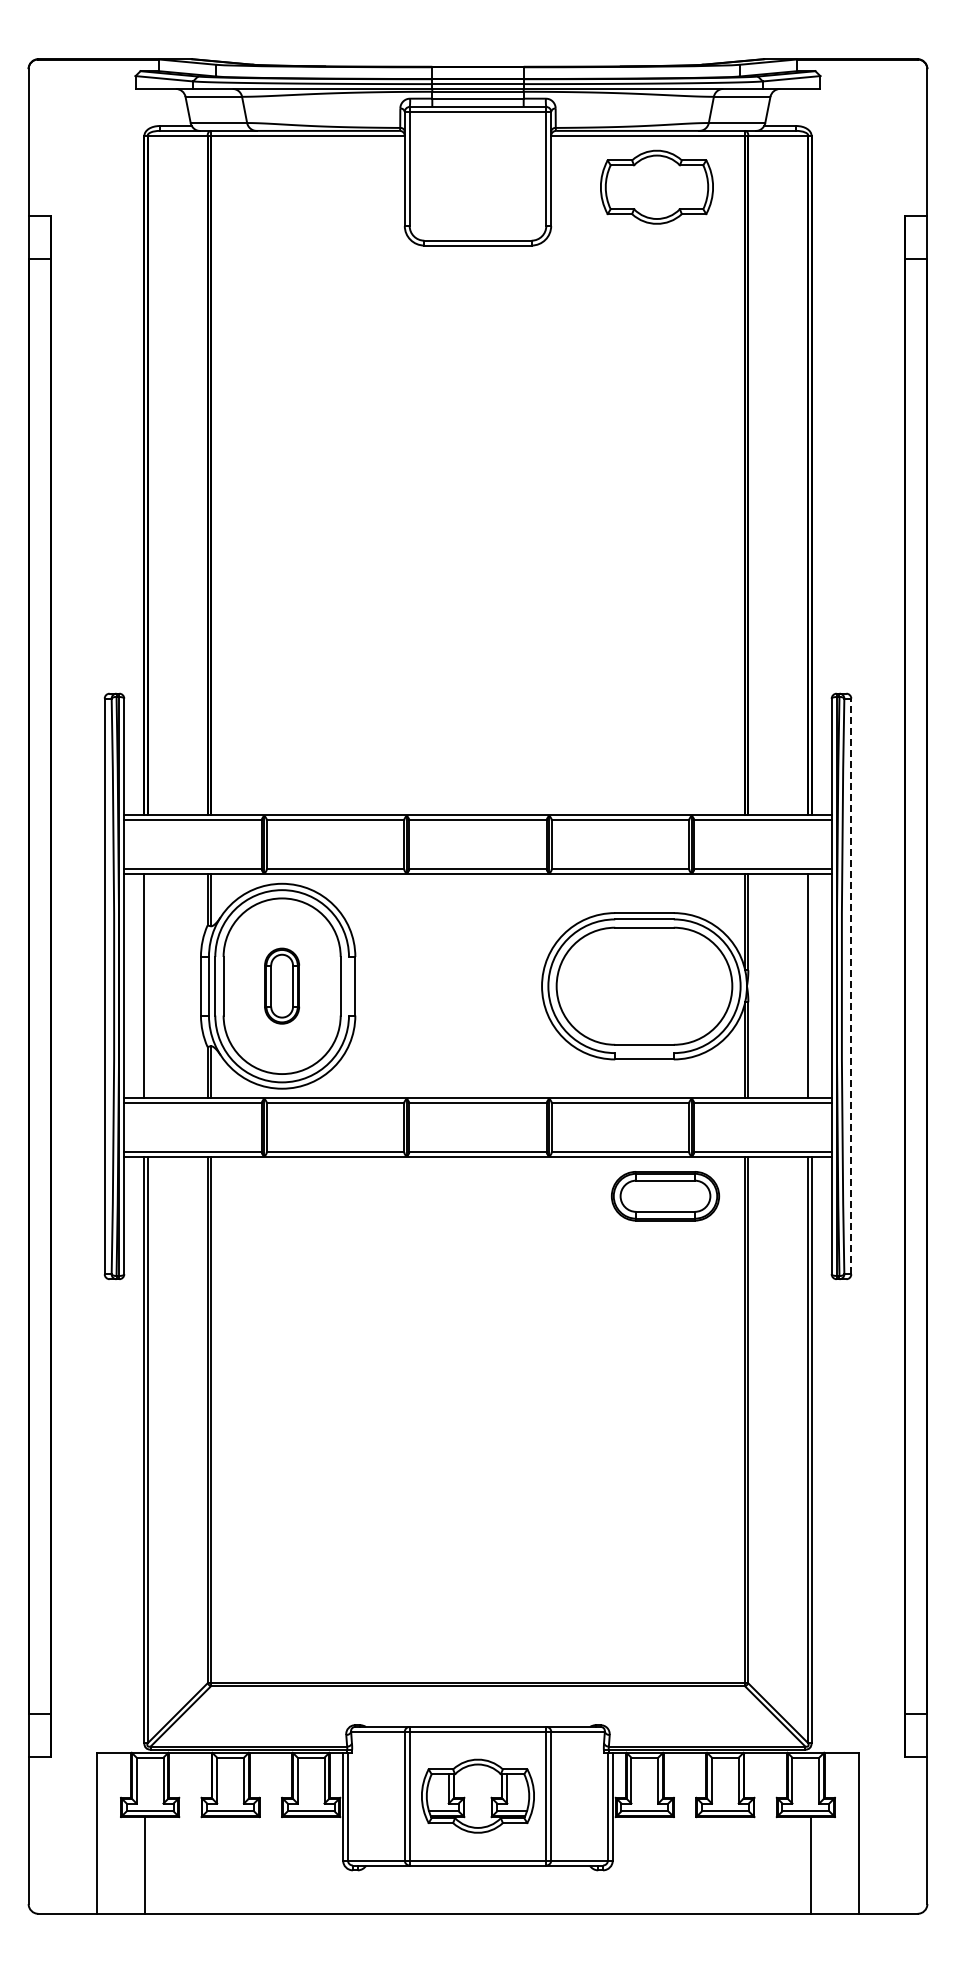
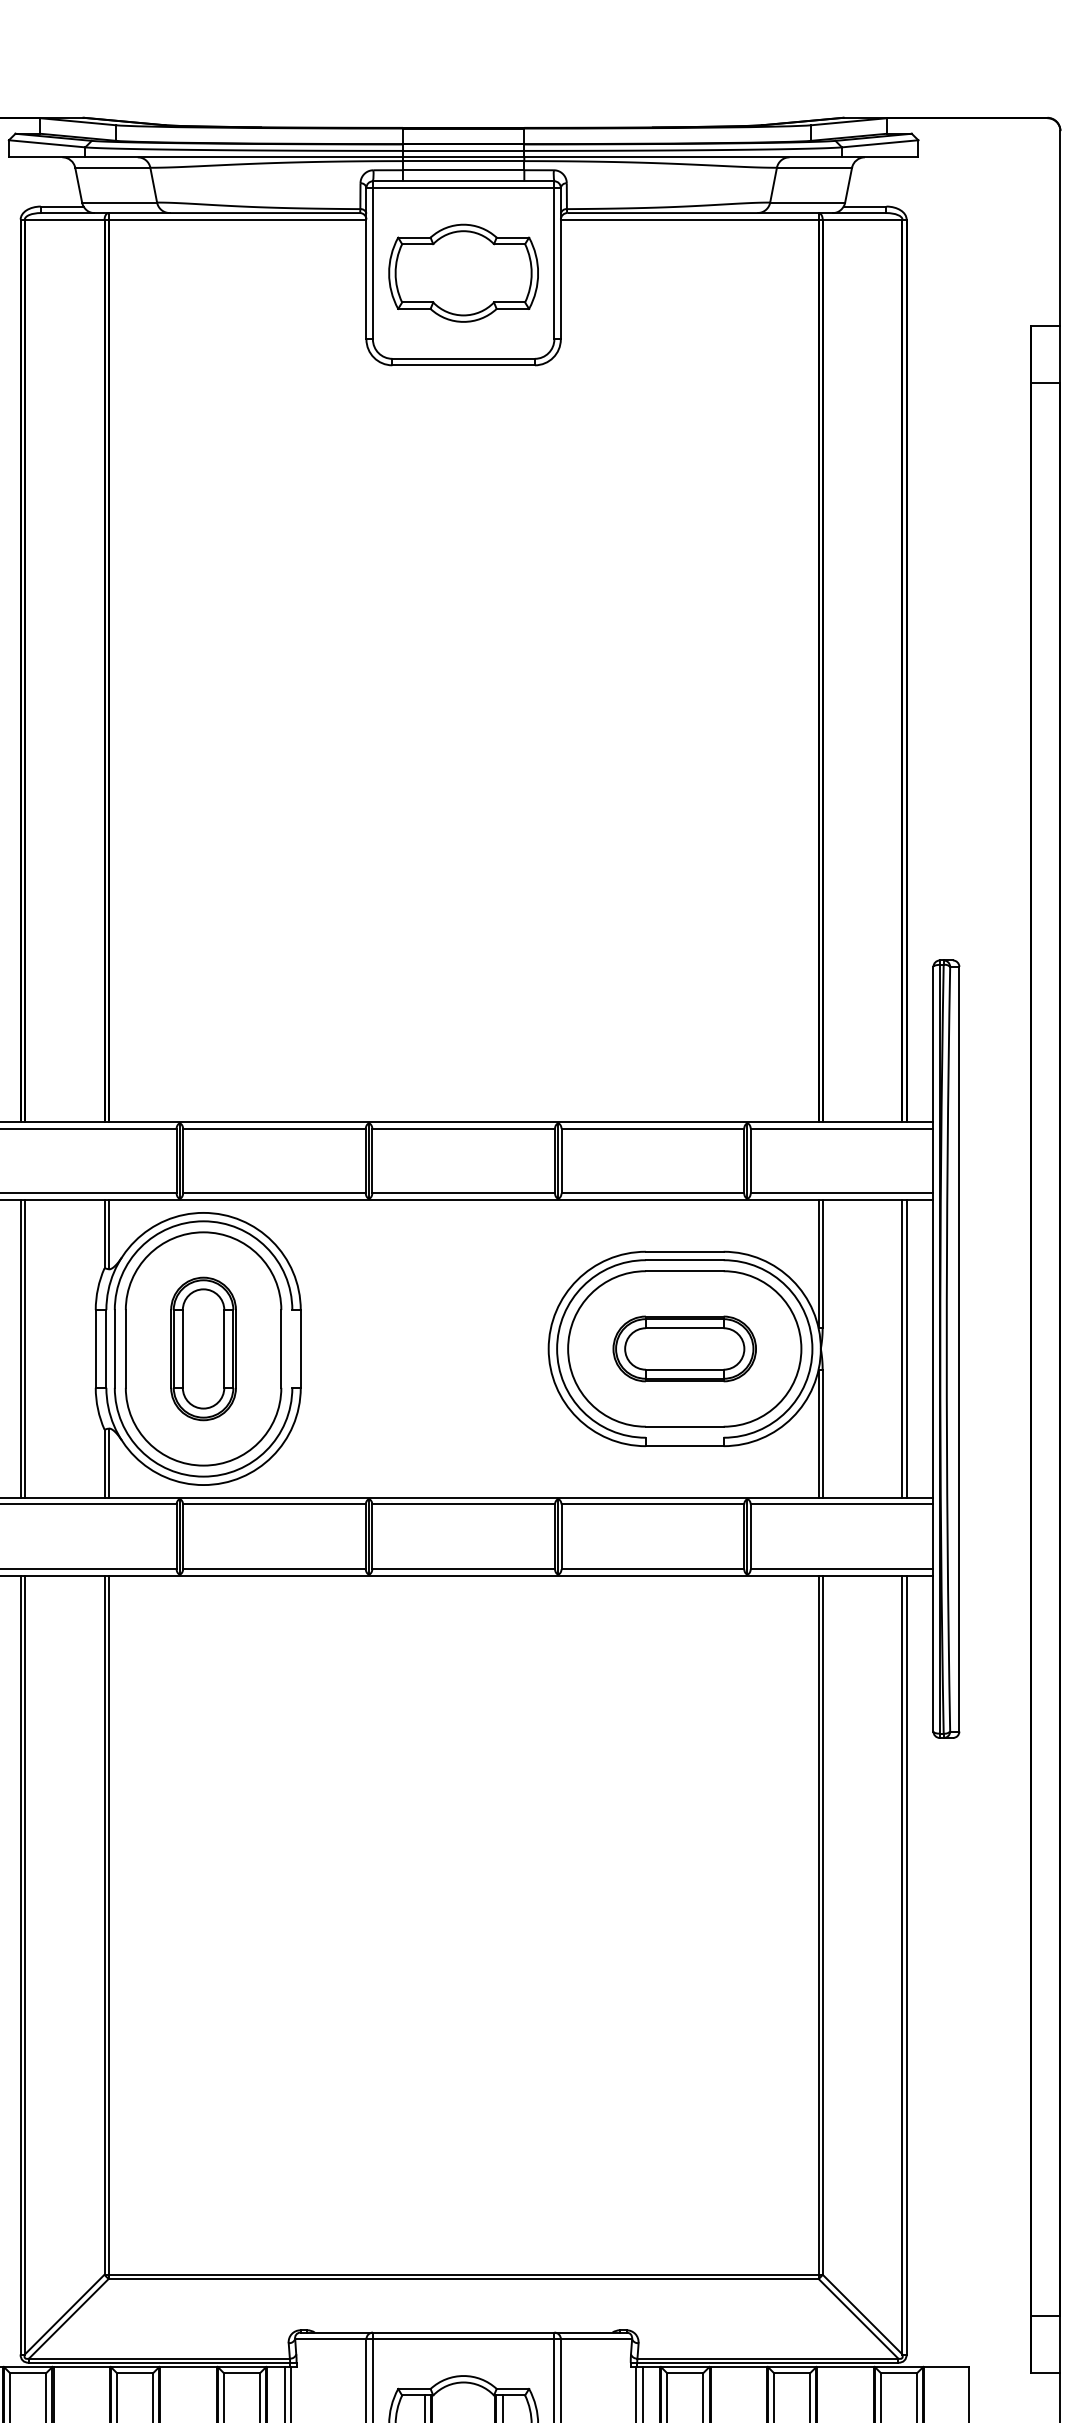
part: (656, 186) -> (462, 272), moved
part: (281, 985) -> (202, 1347), size x1.43
line: (147, 986) -> (24, 1349), added
line: (811, 986) -> (906, 1349), added
line: (851, 986) -> (959, 1349), dashed -> solid
part: (665, 1196) -> (684, 1349), moved

